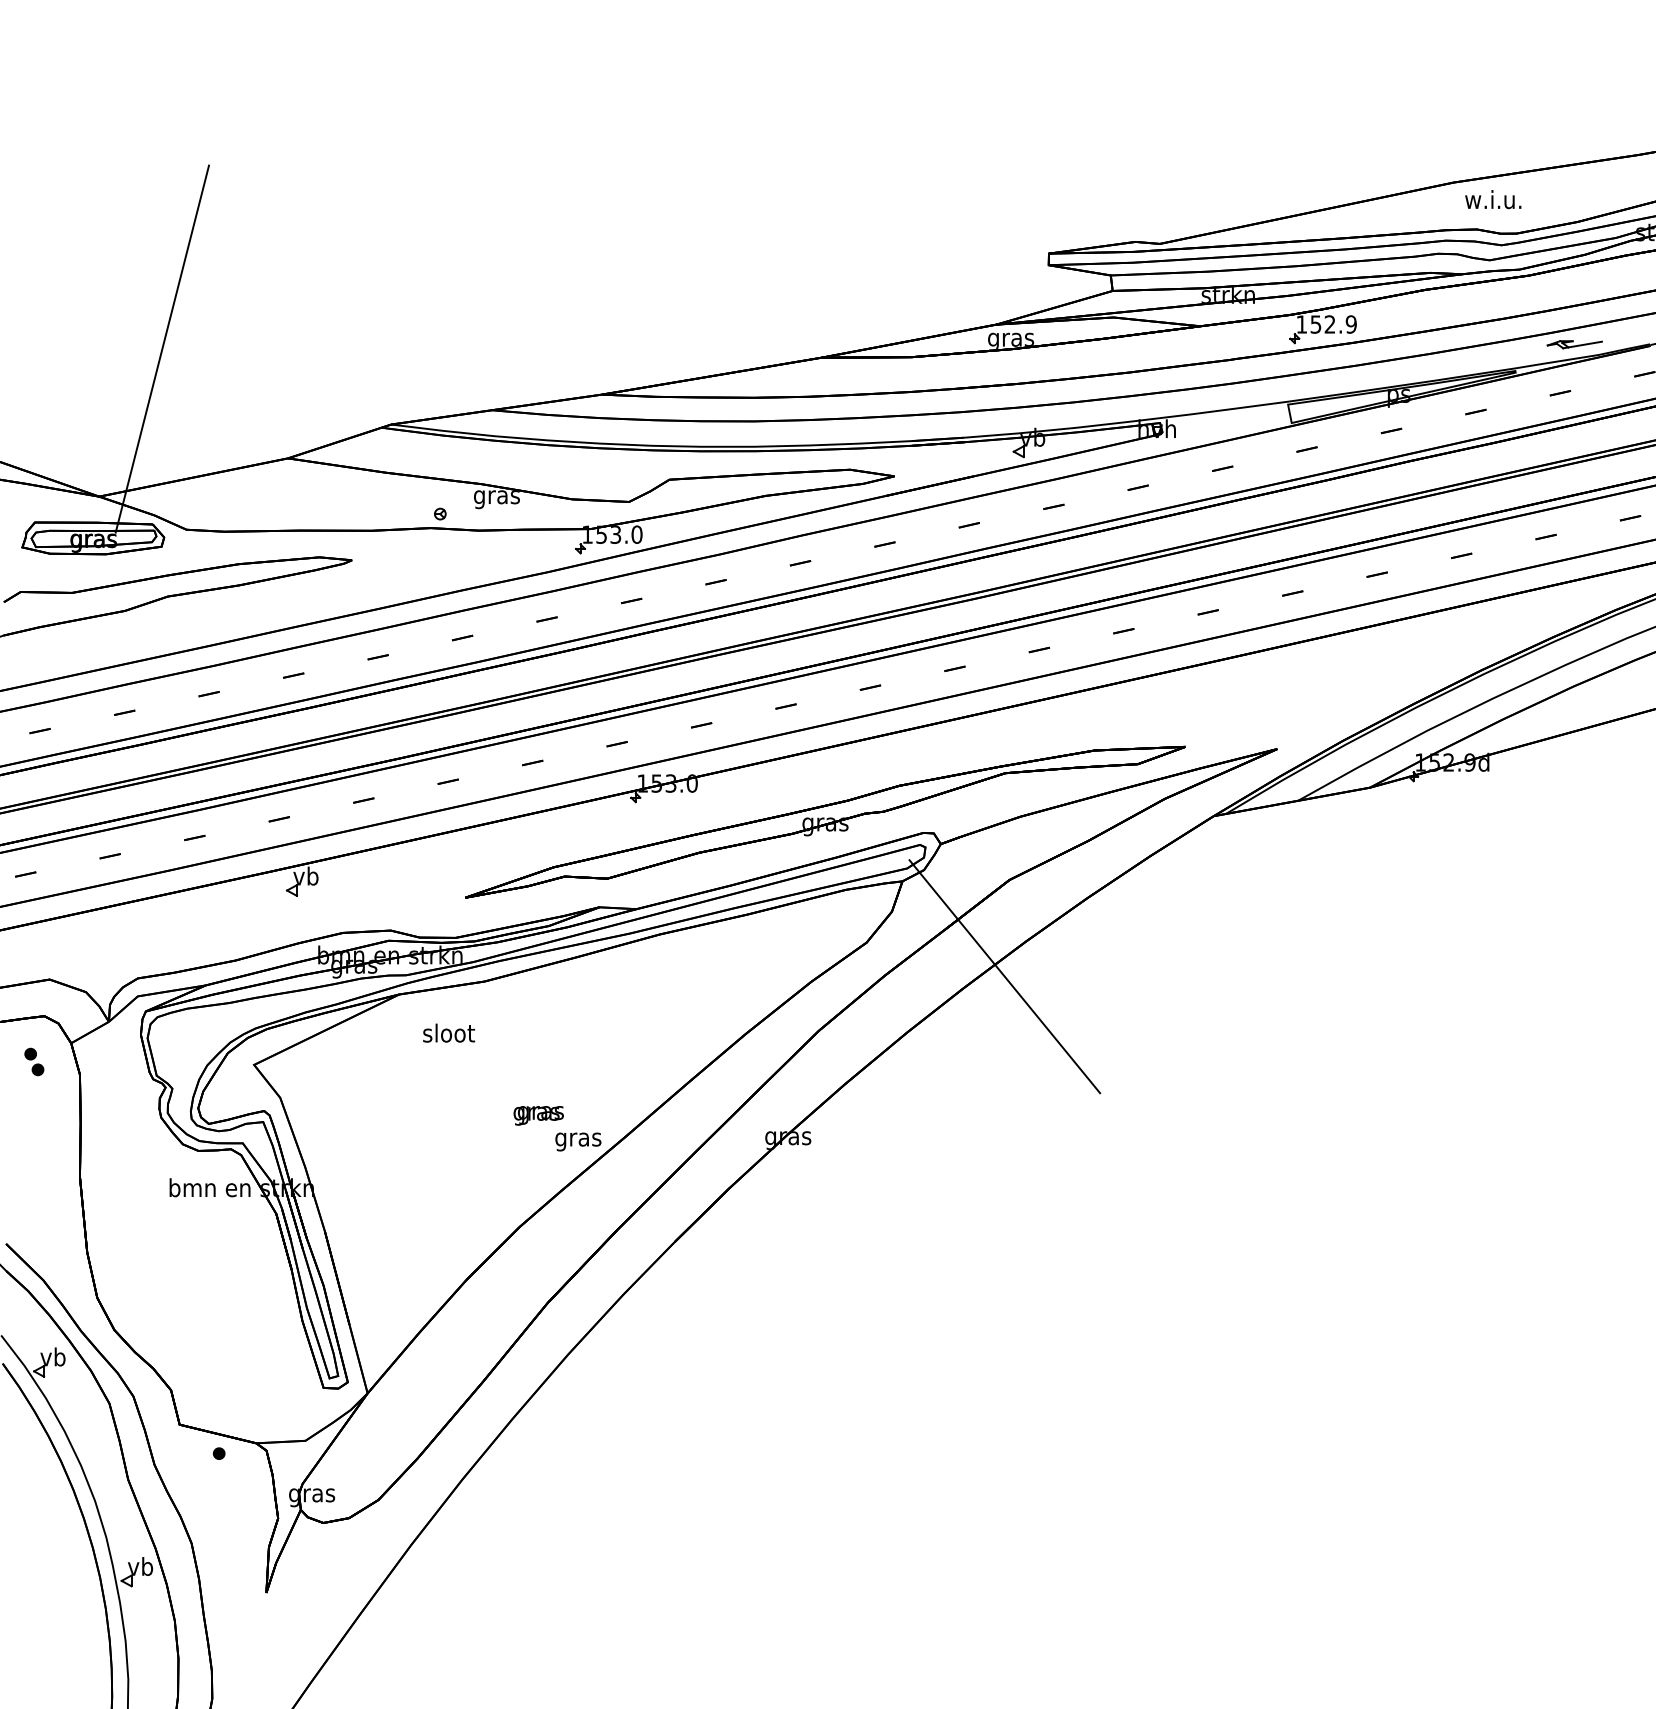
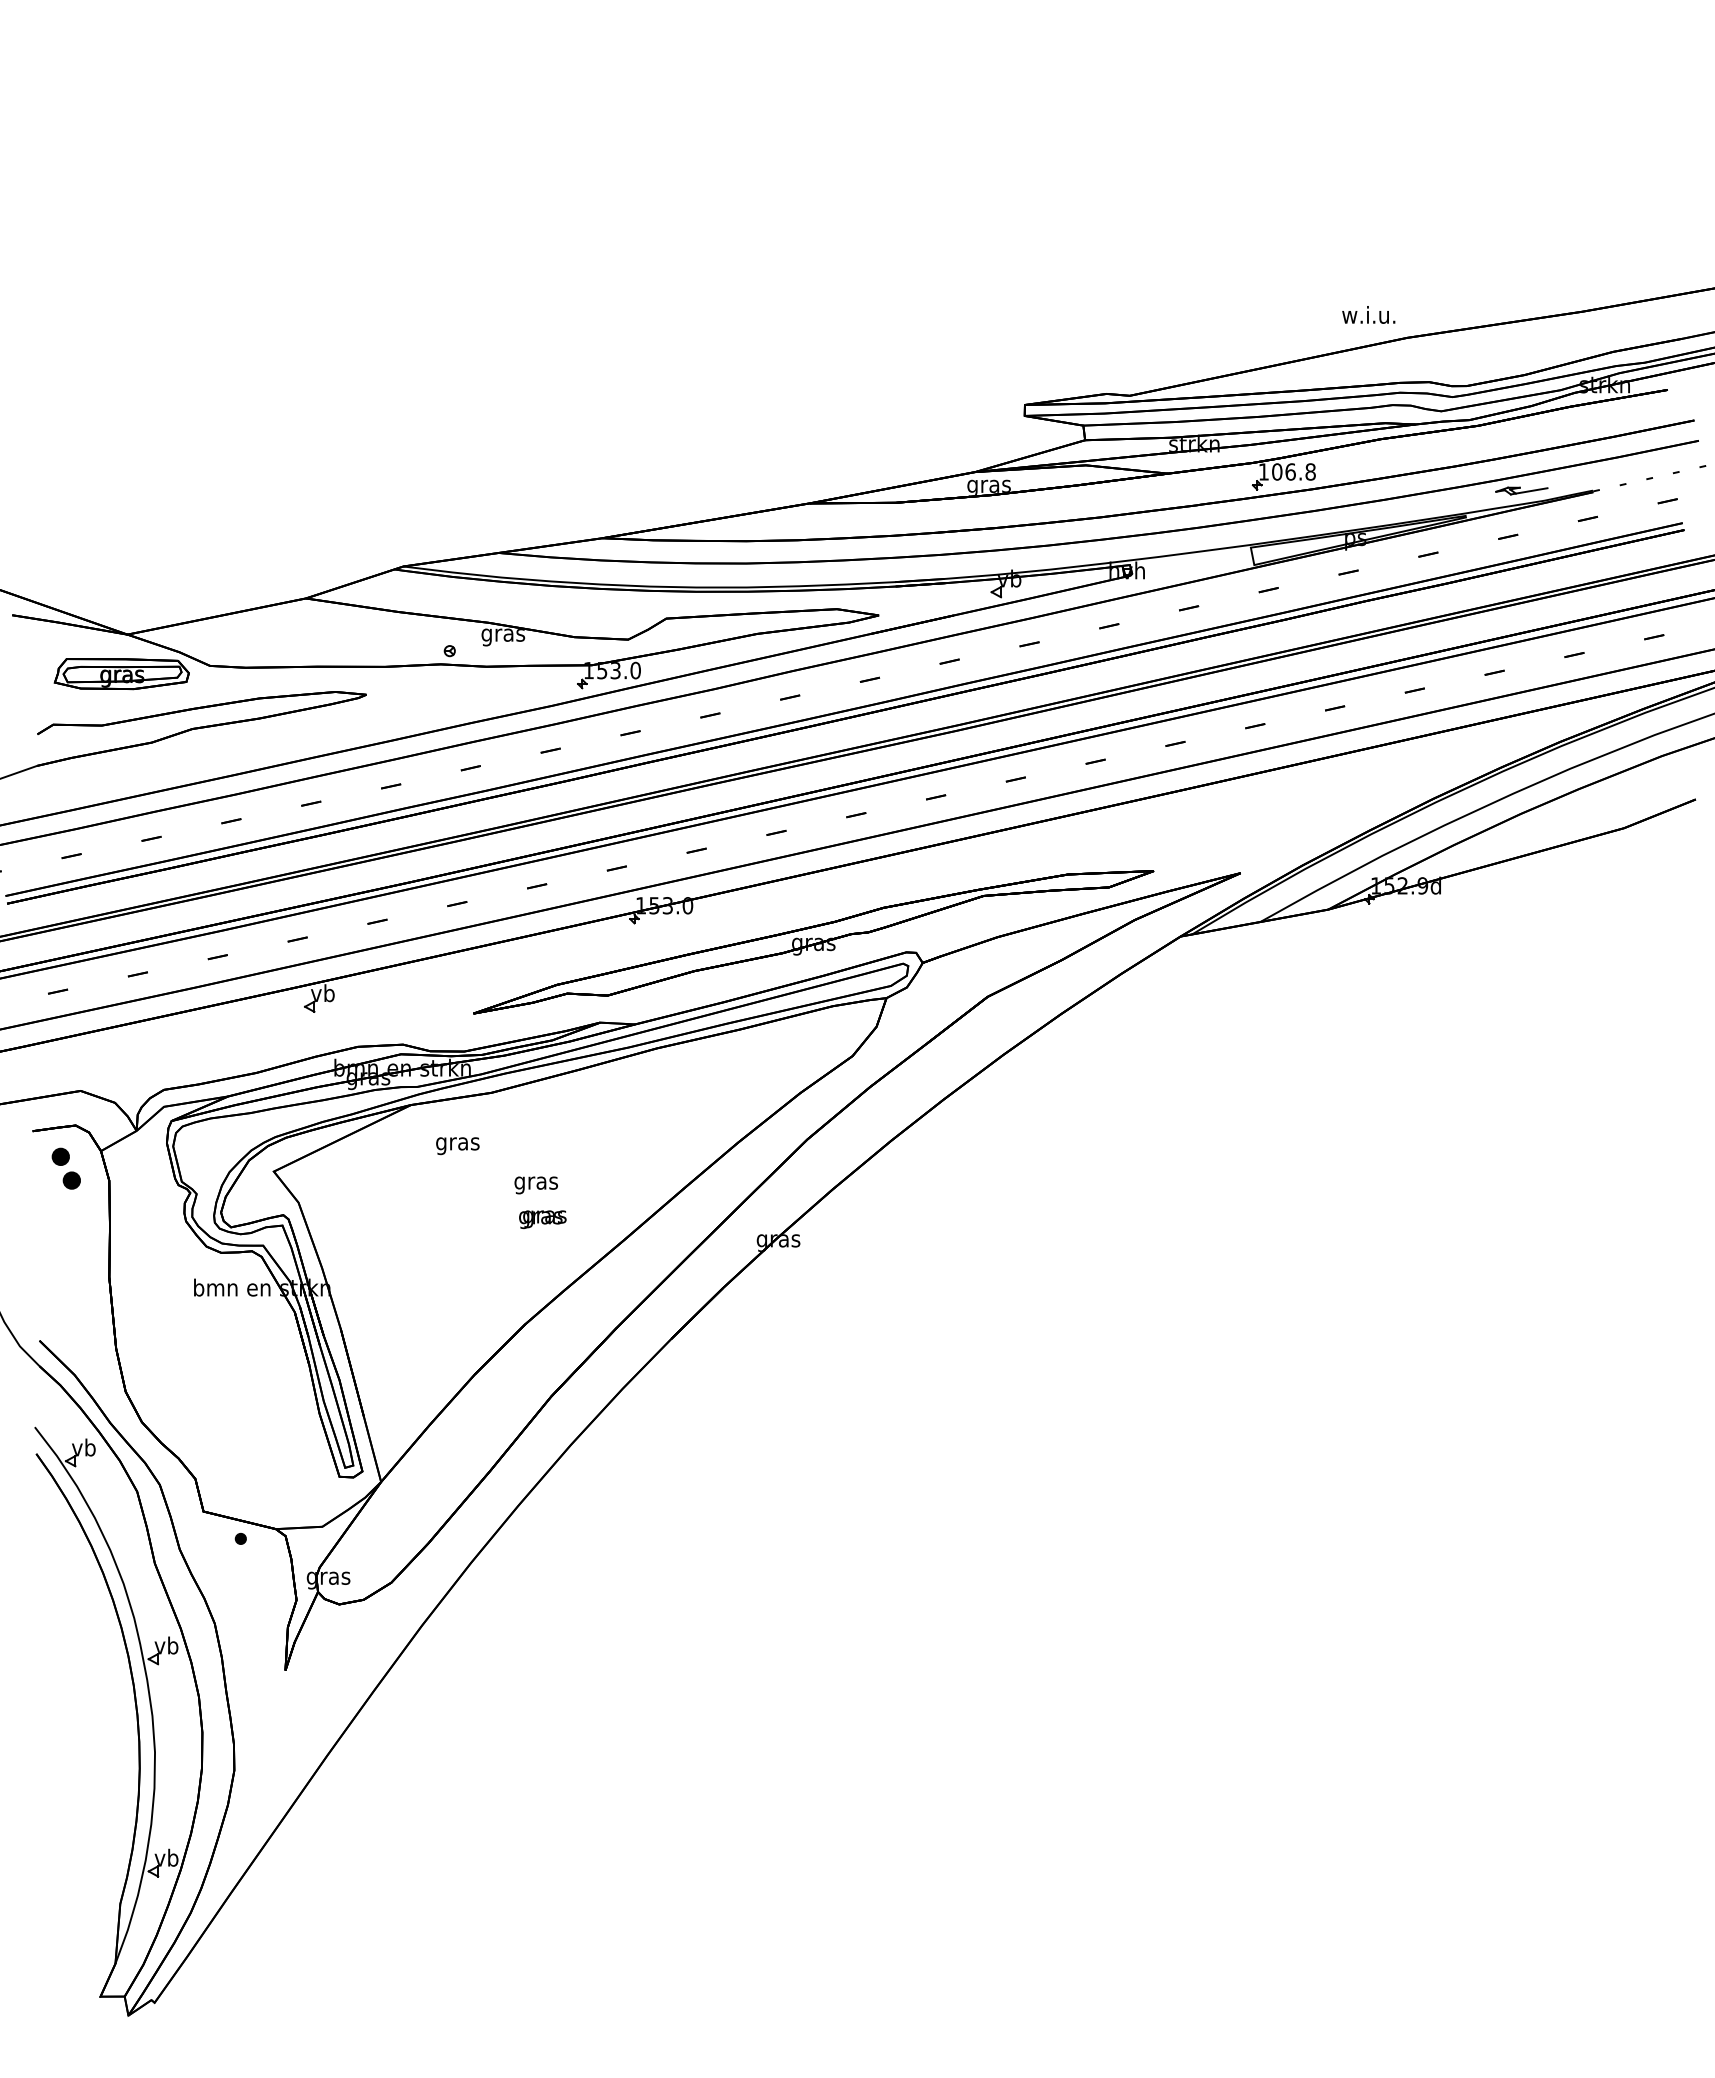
text: (1492, 199) -> (1368, 314), moved
text: (1333, 324) -> (1293, 471), 152.9 -> 106.8
line: (162, 348) -> (187, 494), removed
line: (1005, 976) -> (983, 1088), removed
text: (448, 1035) -> (457, 1143), sloot -> gras
part: (33, 1061) -> (65, 1168), size x1.6
text: (577, 1142) -> (535, 1185), moved

